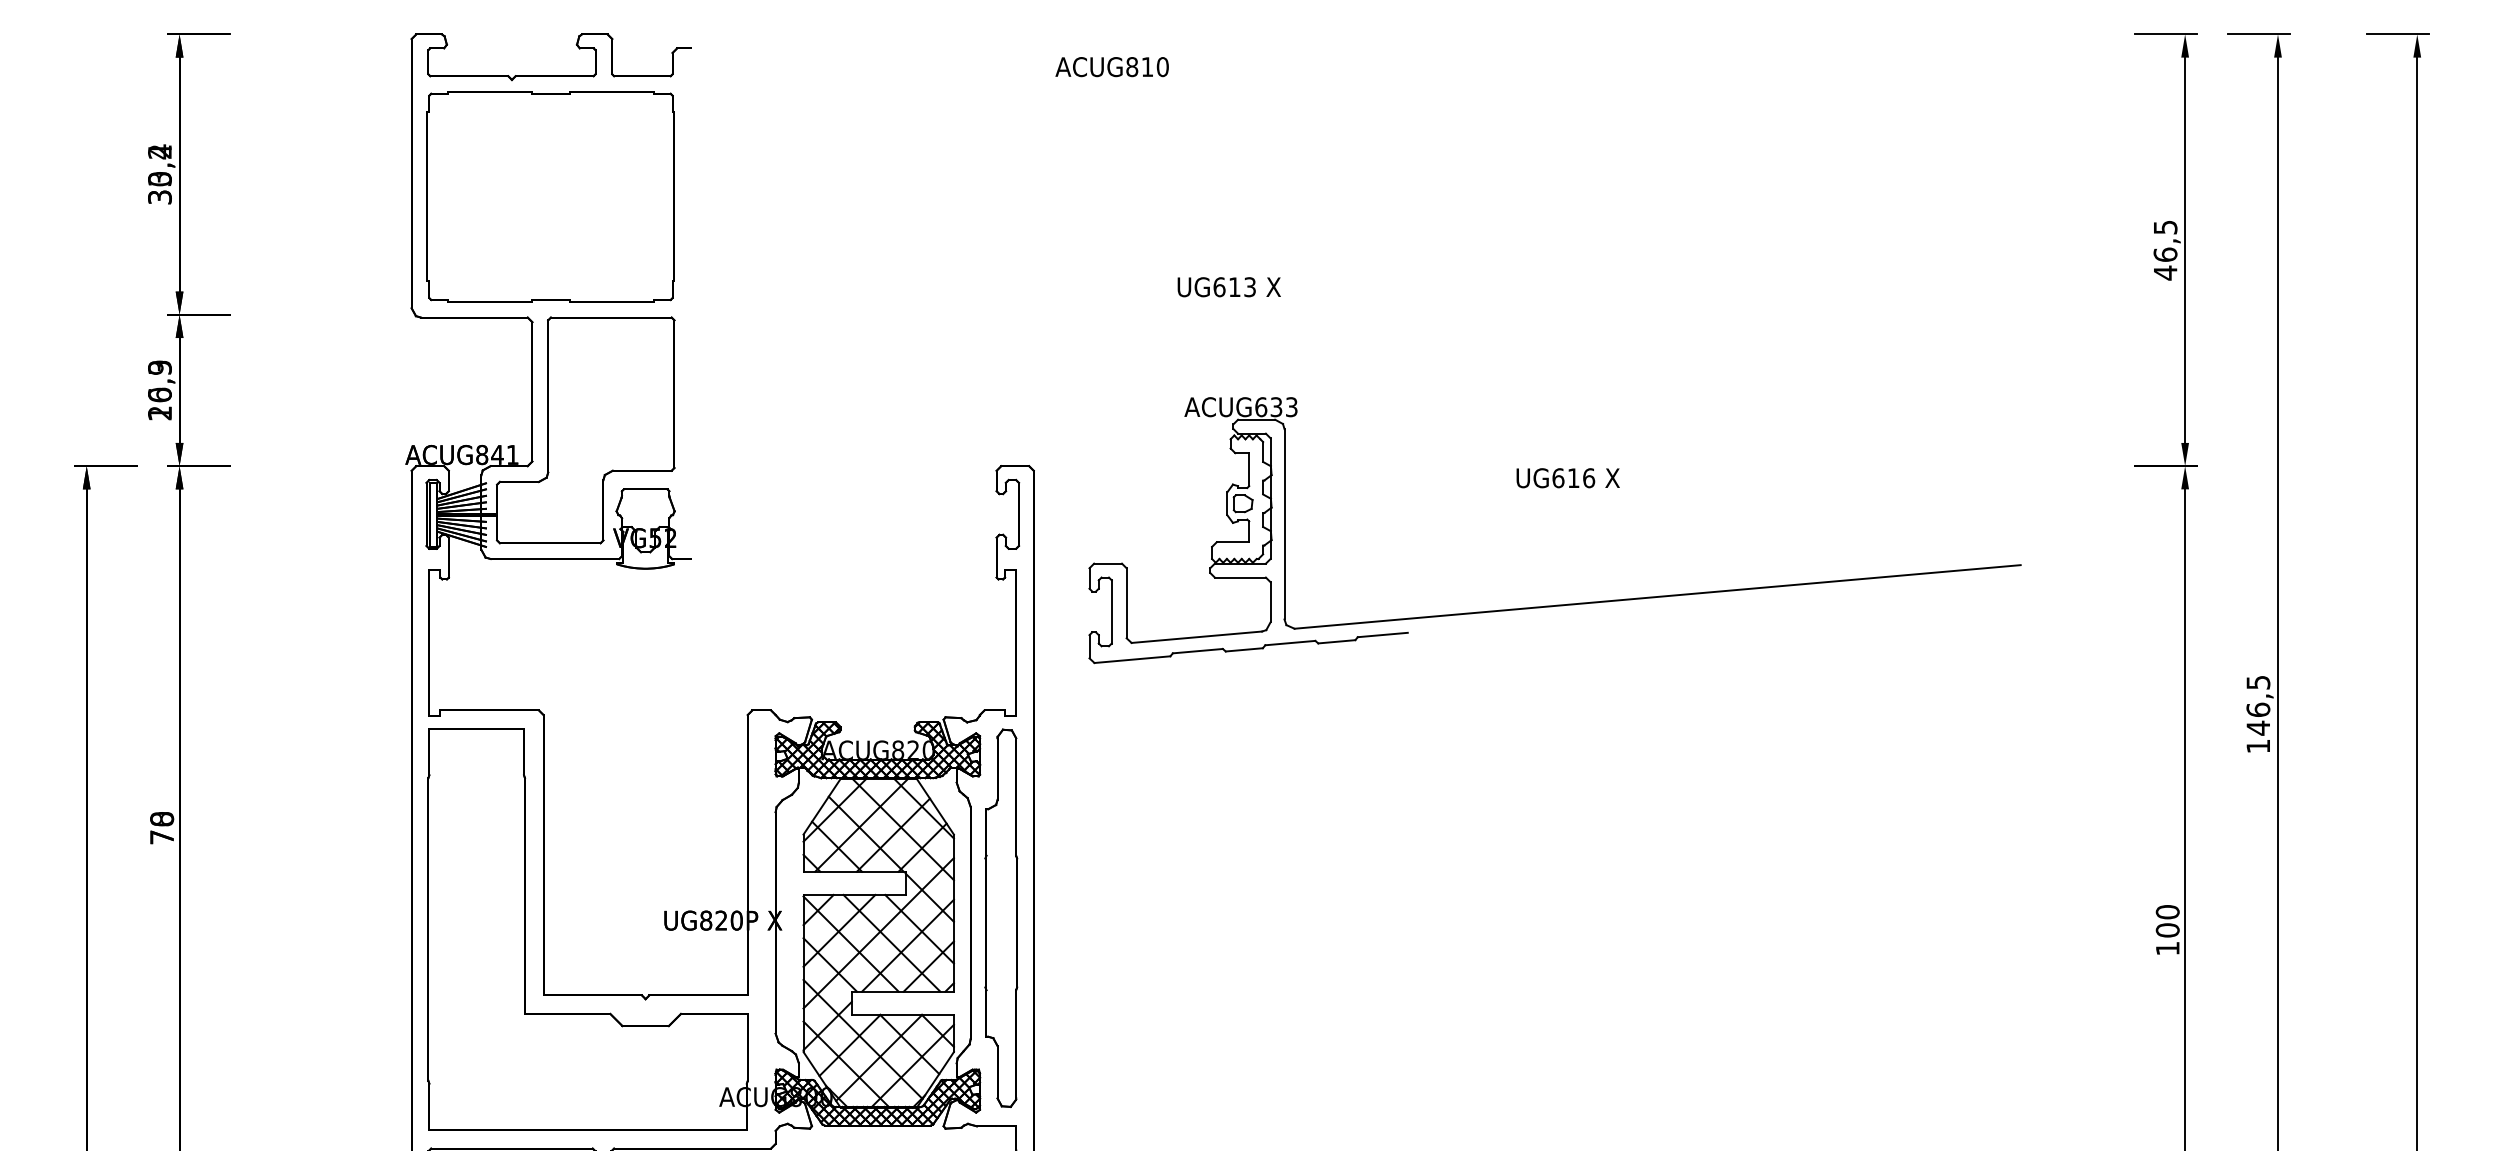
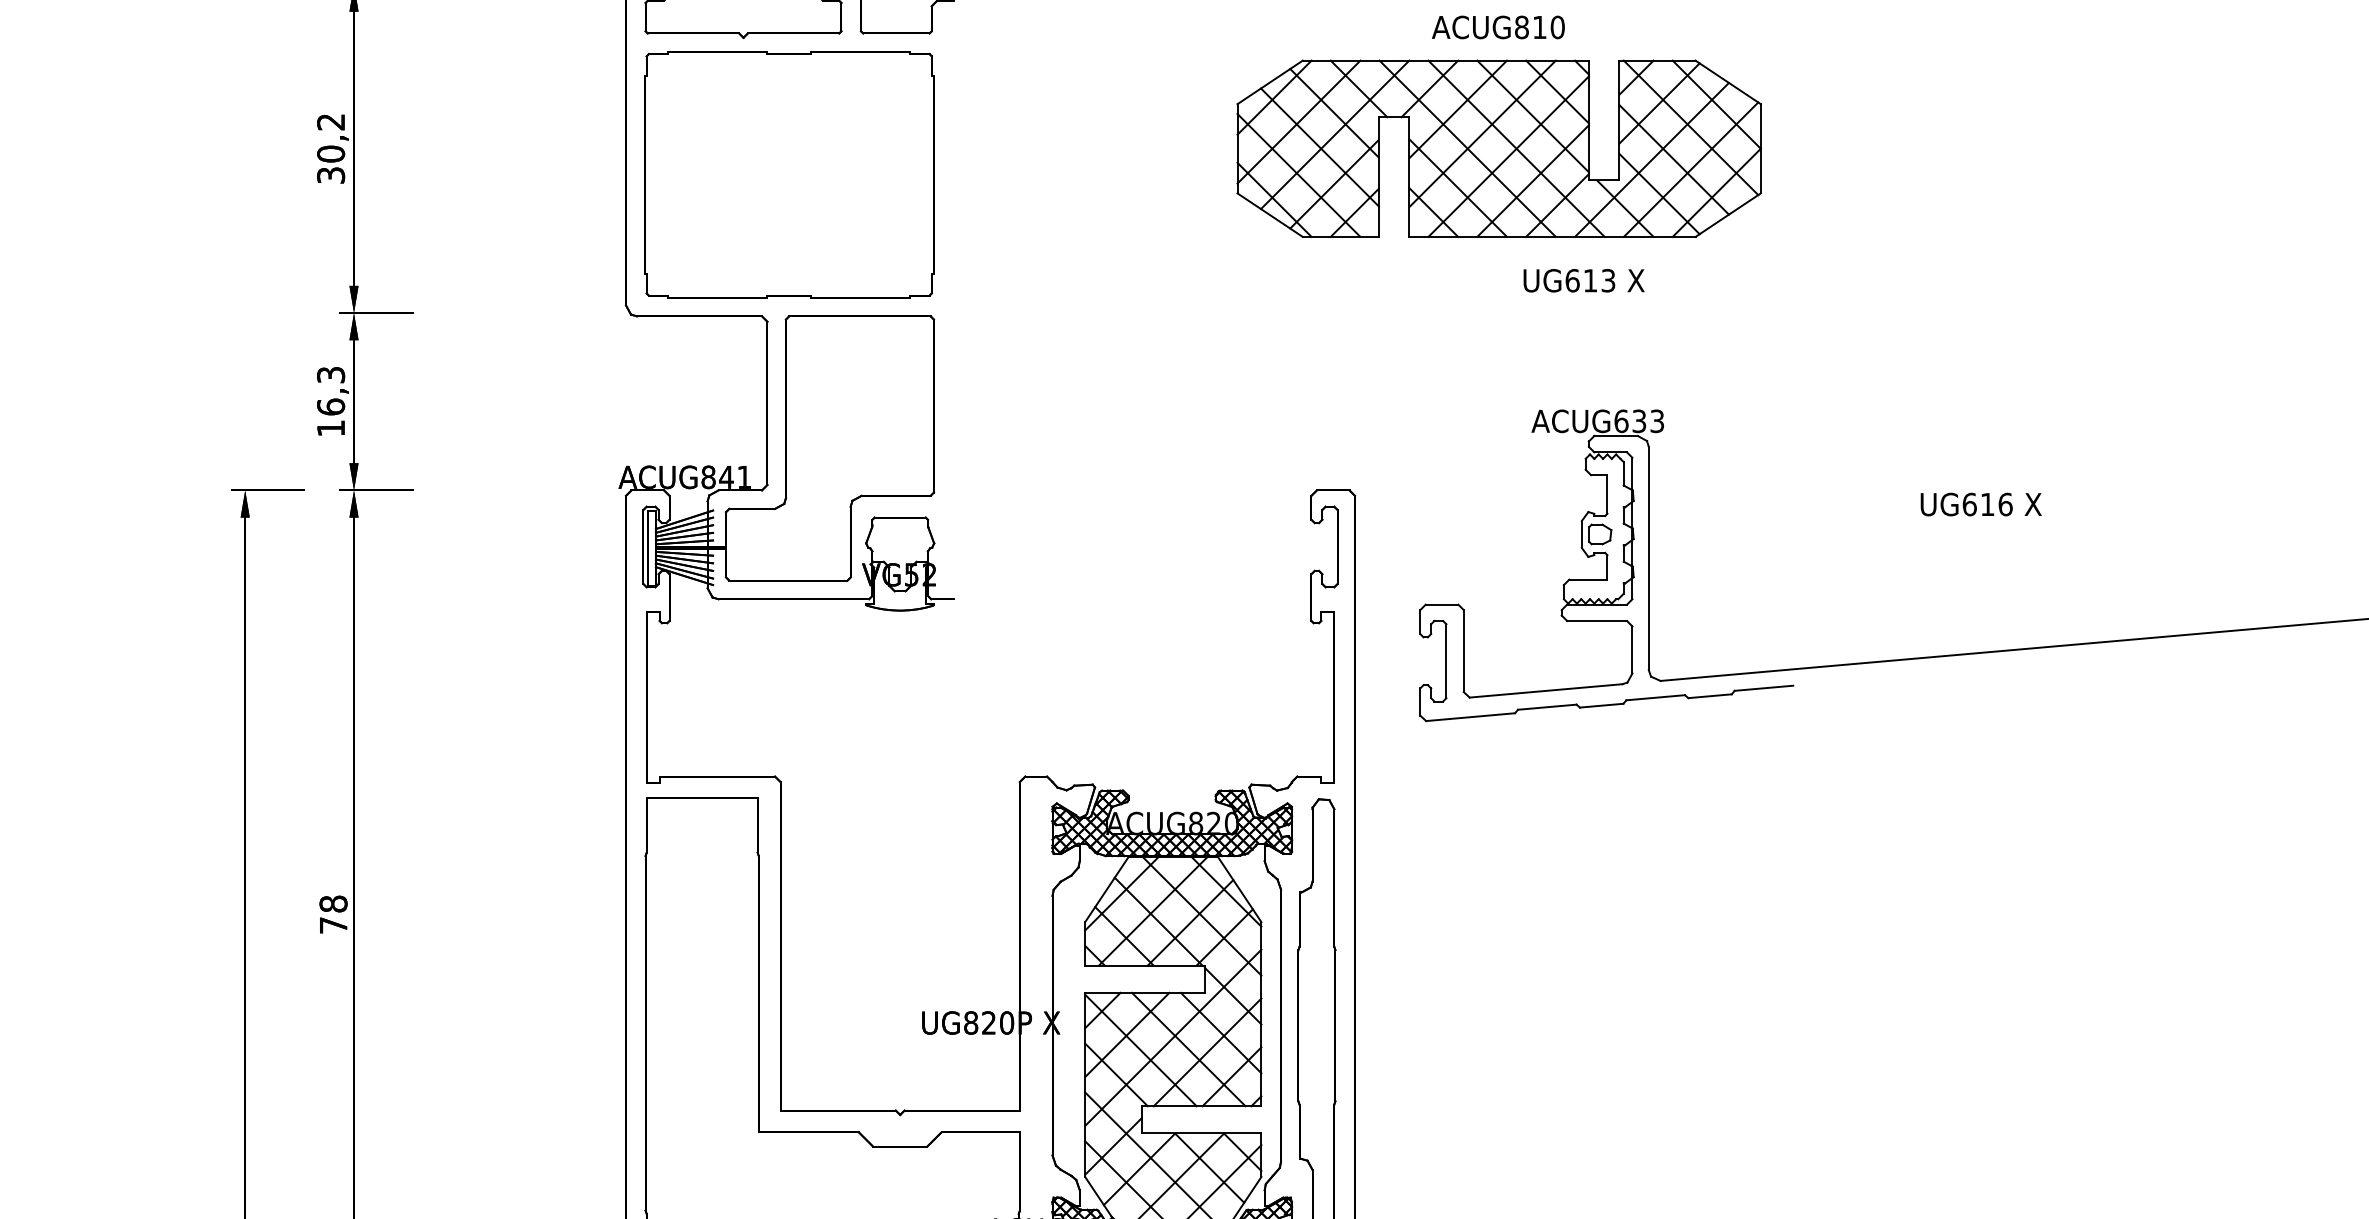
text: (1111, 67) -> (1497, 27), moved
text: (159, 165) -> (330, 138), 33,4 -> 30,2
part: (1156, 174) -> (1498, 148), added
text: (159, 390) -> (330, 401), 20,9 -> 16,3
text: (161, 819) -> (332, 904), 70 -> 78

